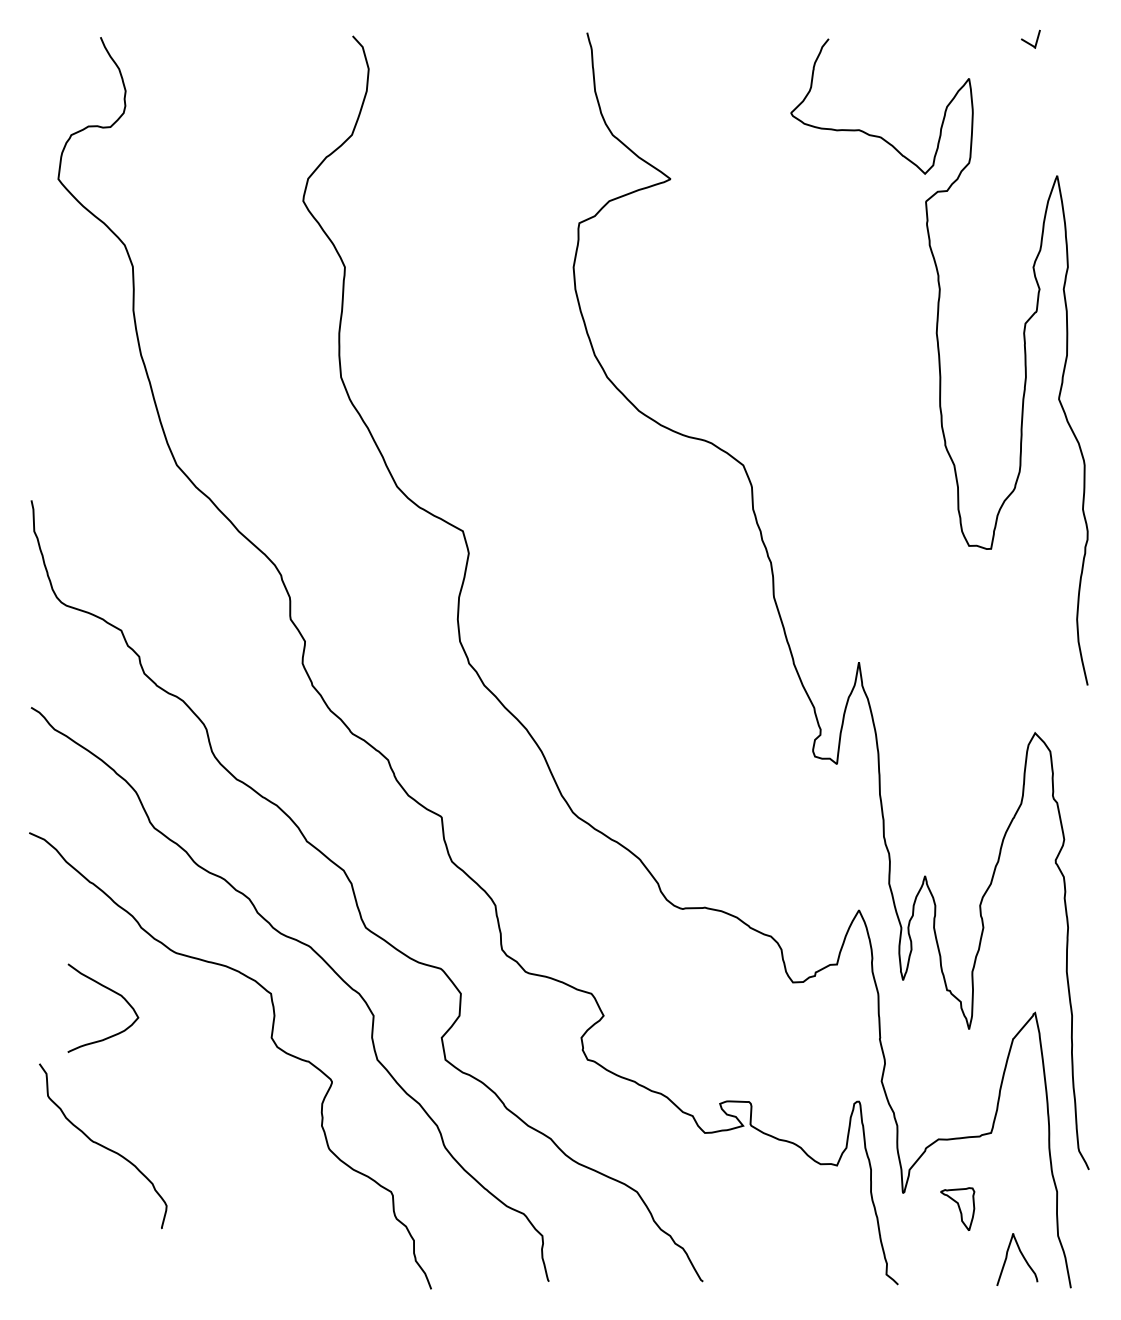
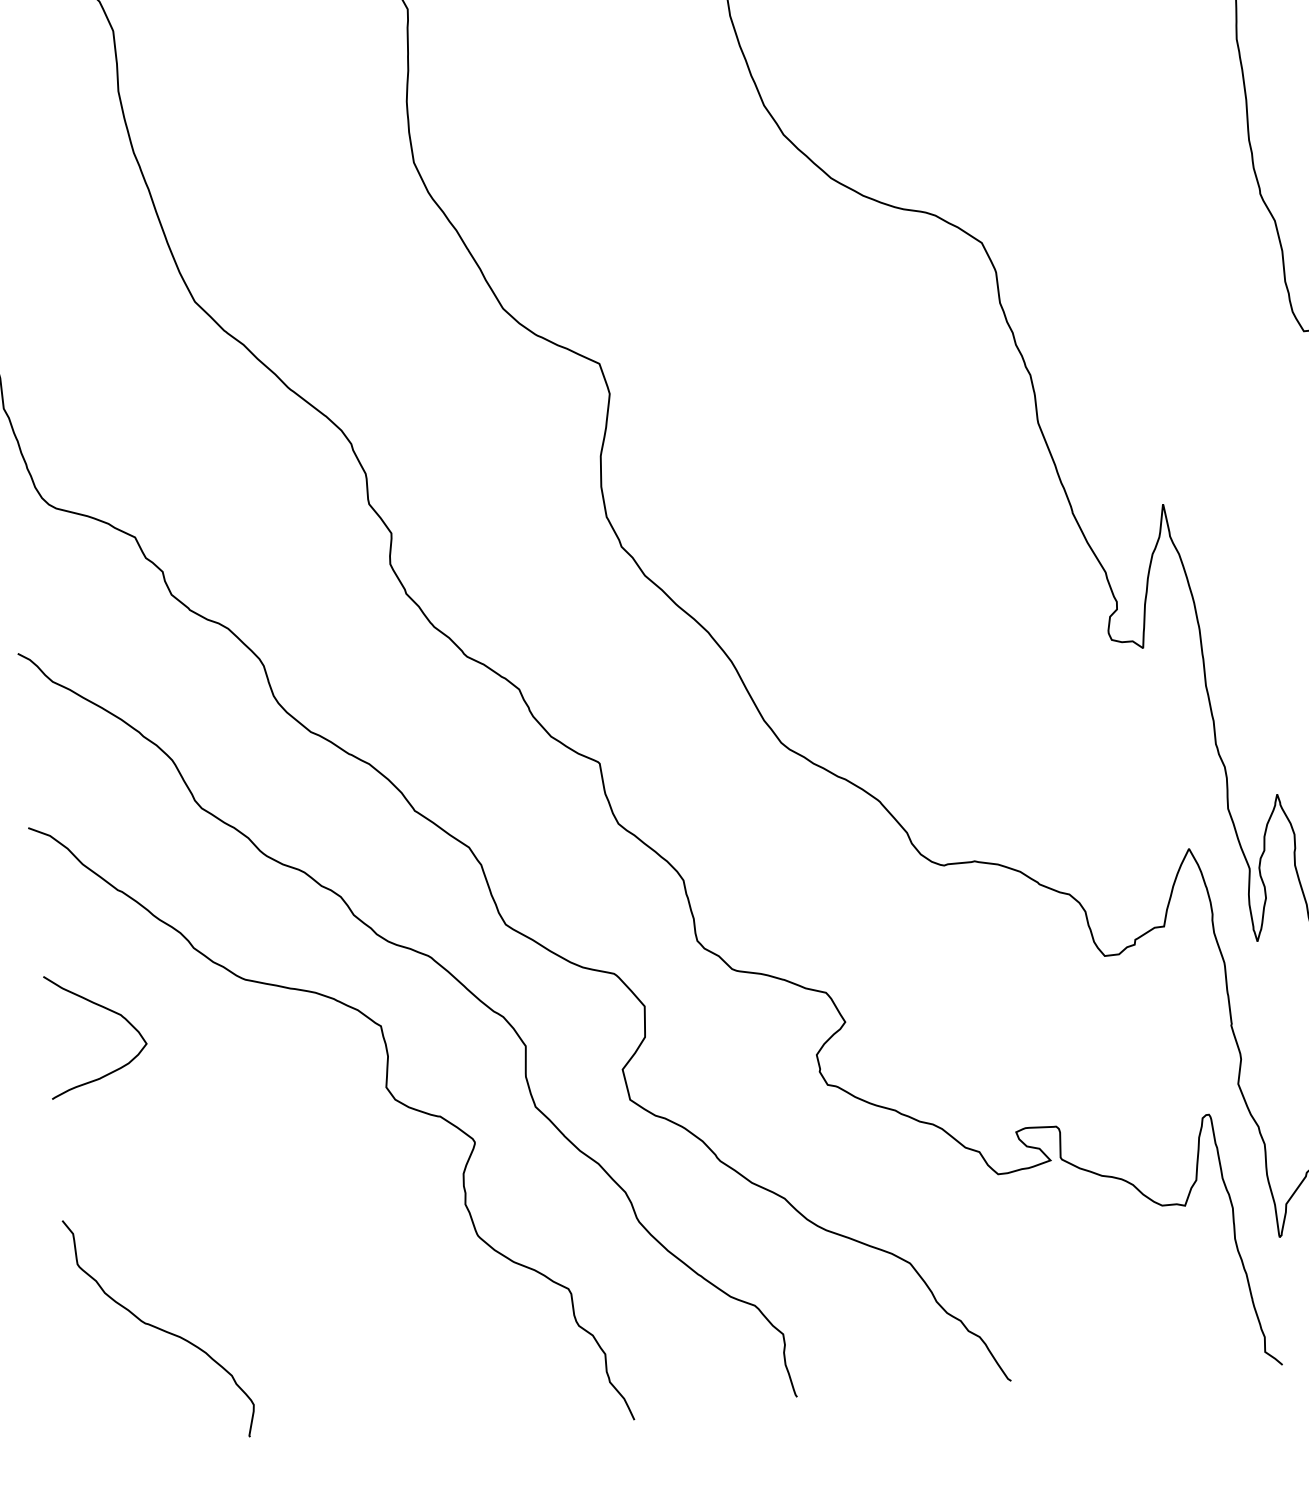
curve: (111, 991) -> (106, 1010), moved
curve: (103, 1146) -> (159, 1328), moved

